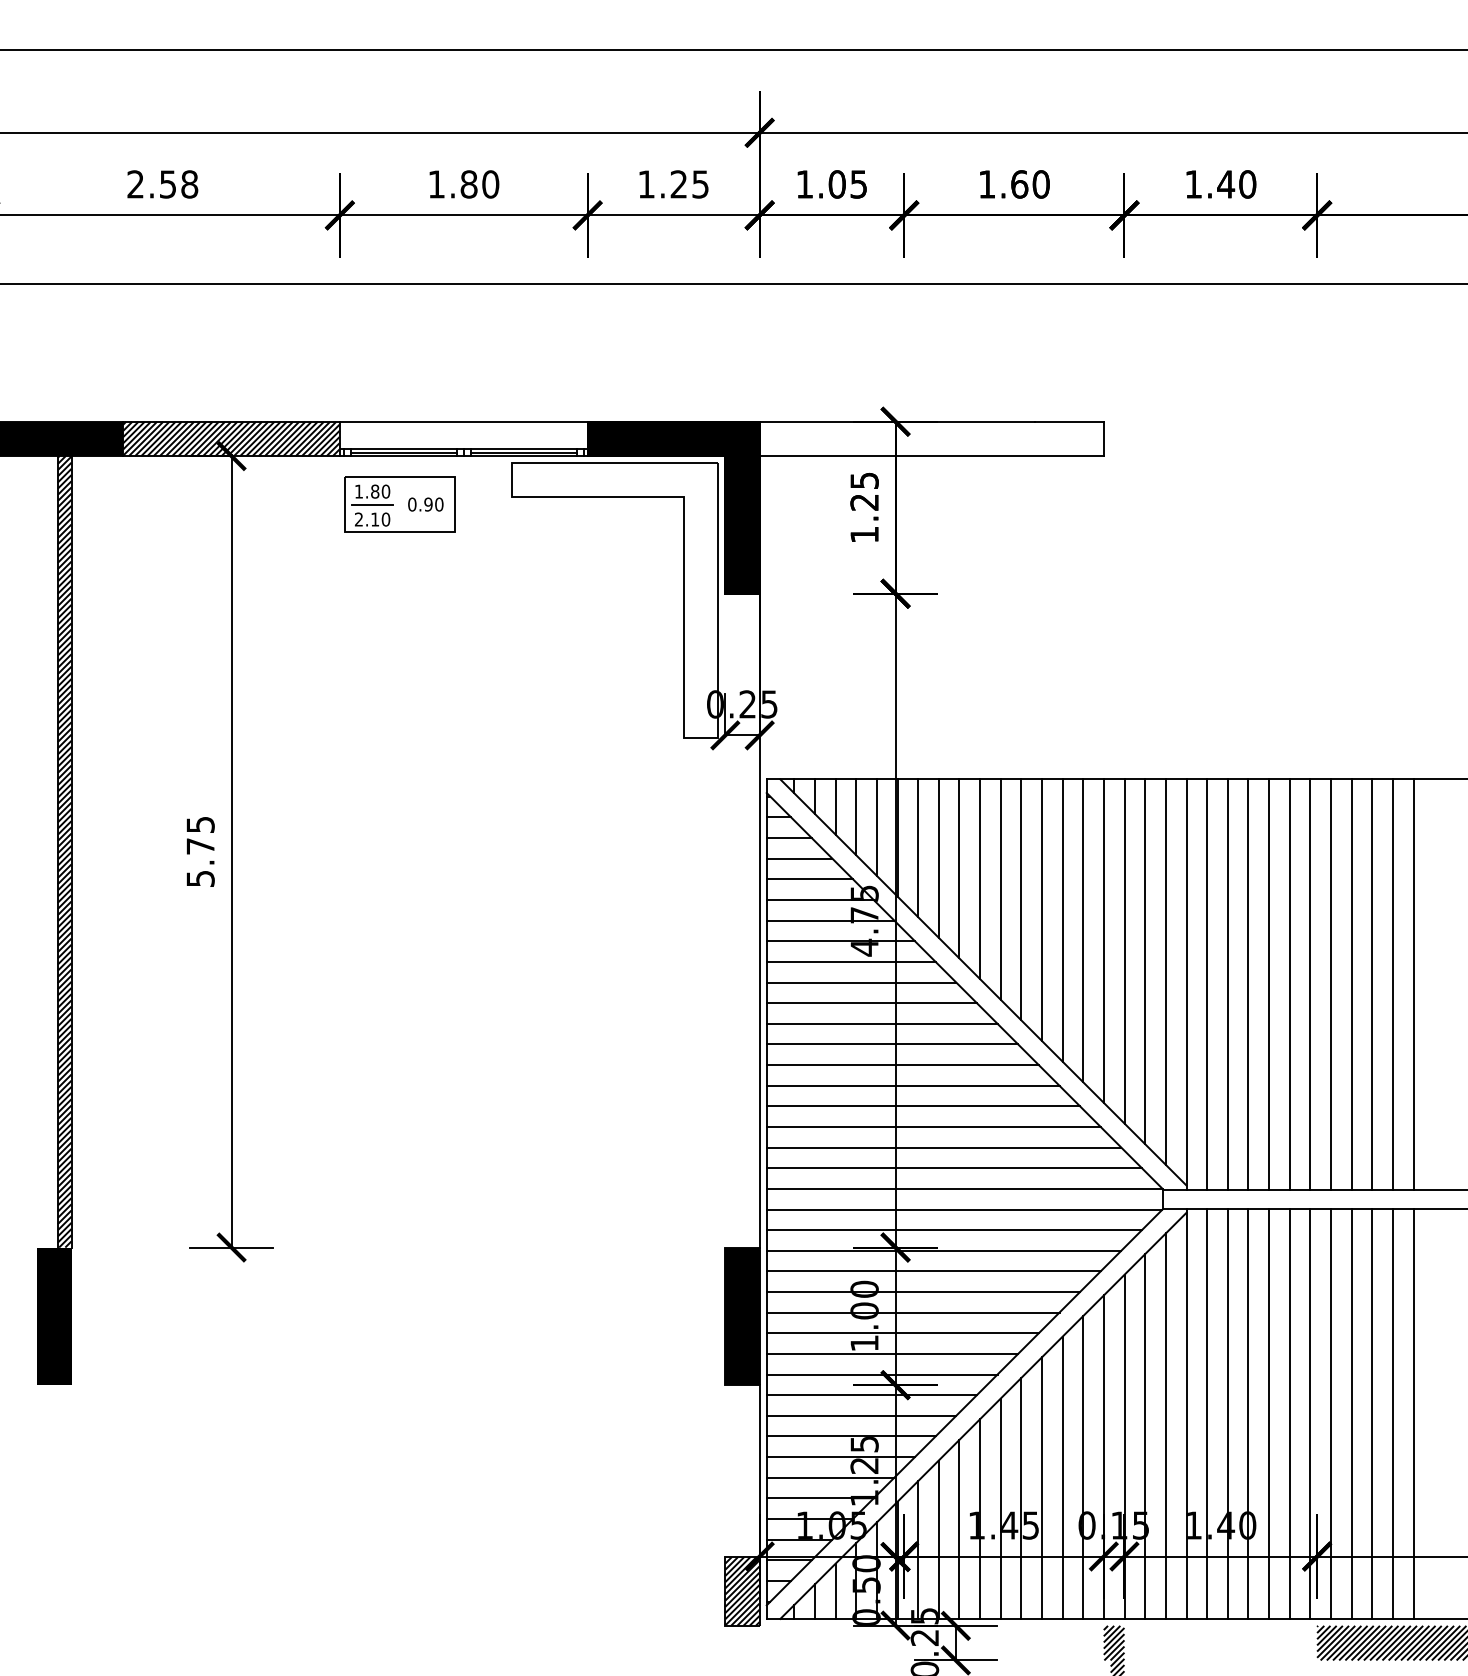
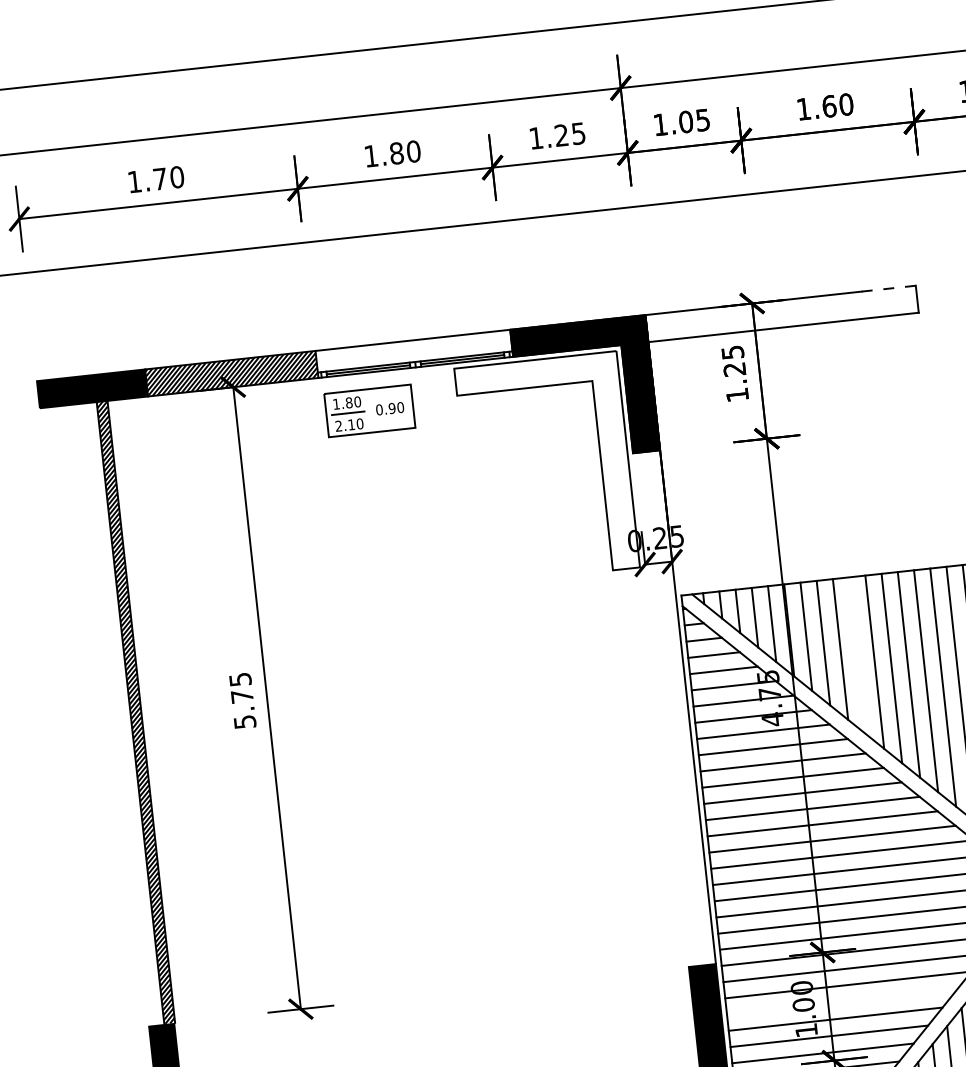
text: (162, 184) -> (155, 179), 2.58 -> 1.70
line: (1069, 421) -> (888, 288), solid -> dashed
line: (980, 879) -> (858, 656), removed
line: (912, 1312) -> (841, 1002), removed

